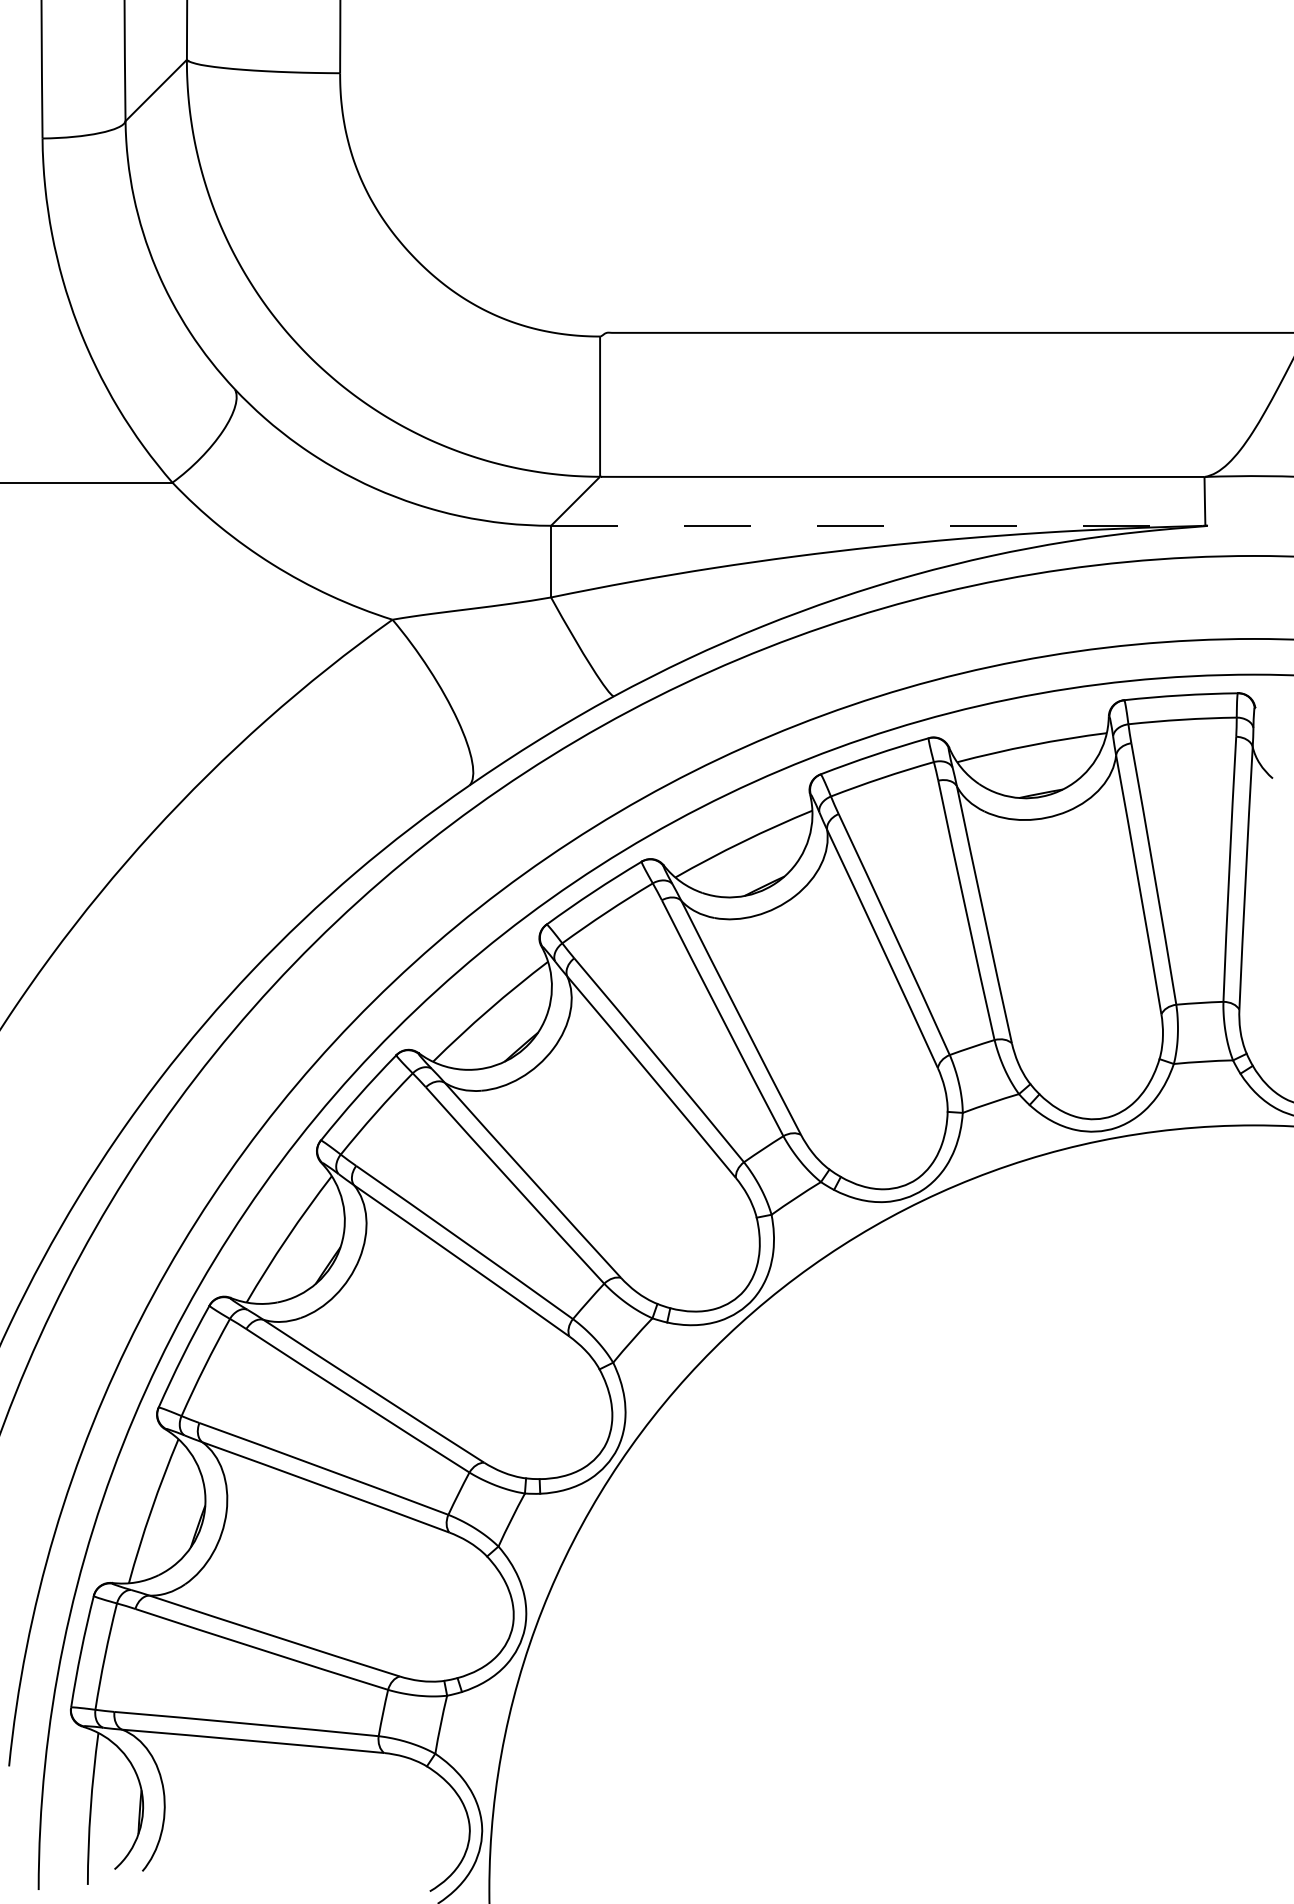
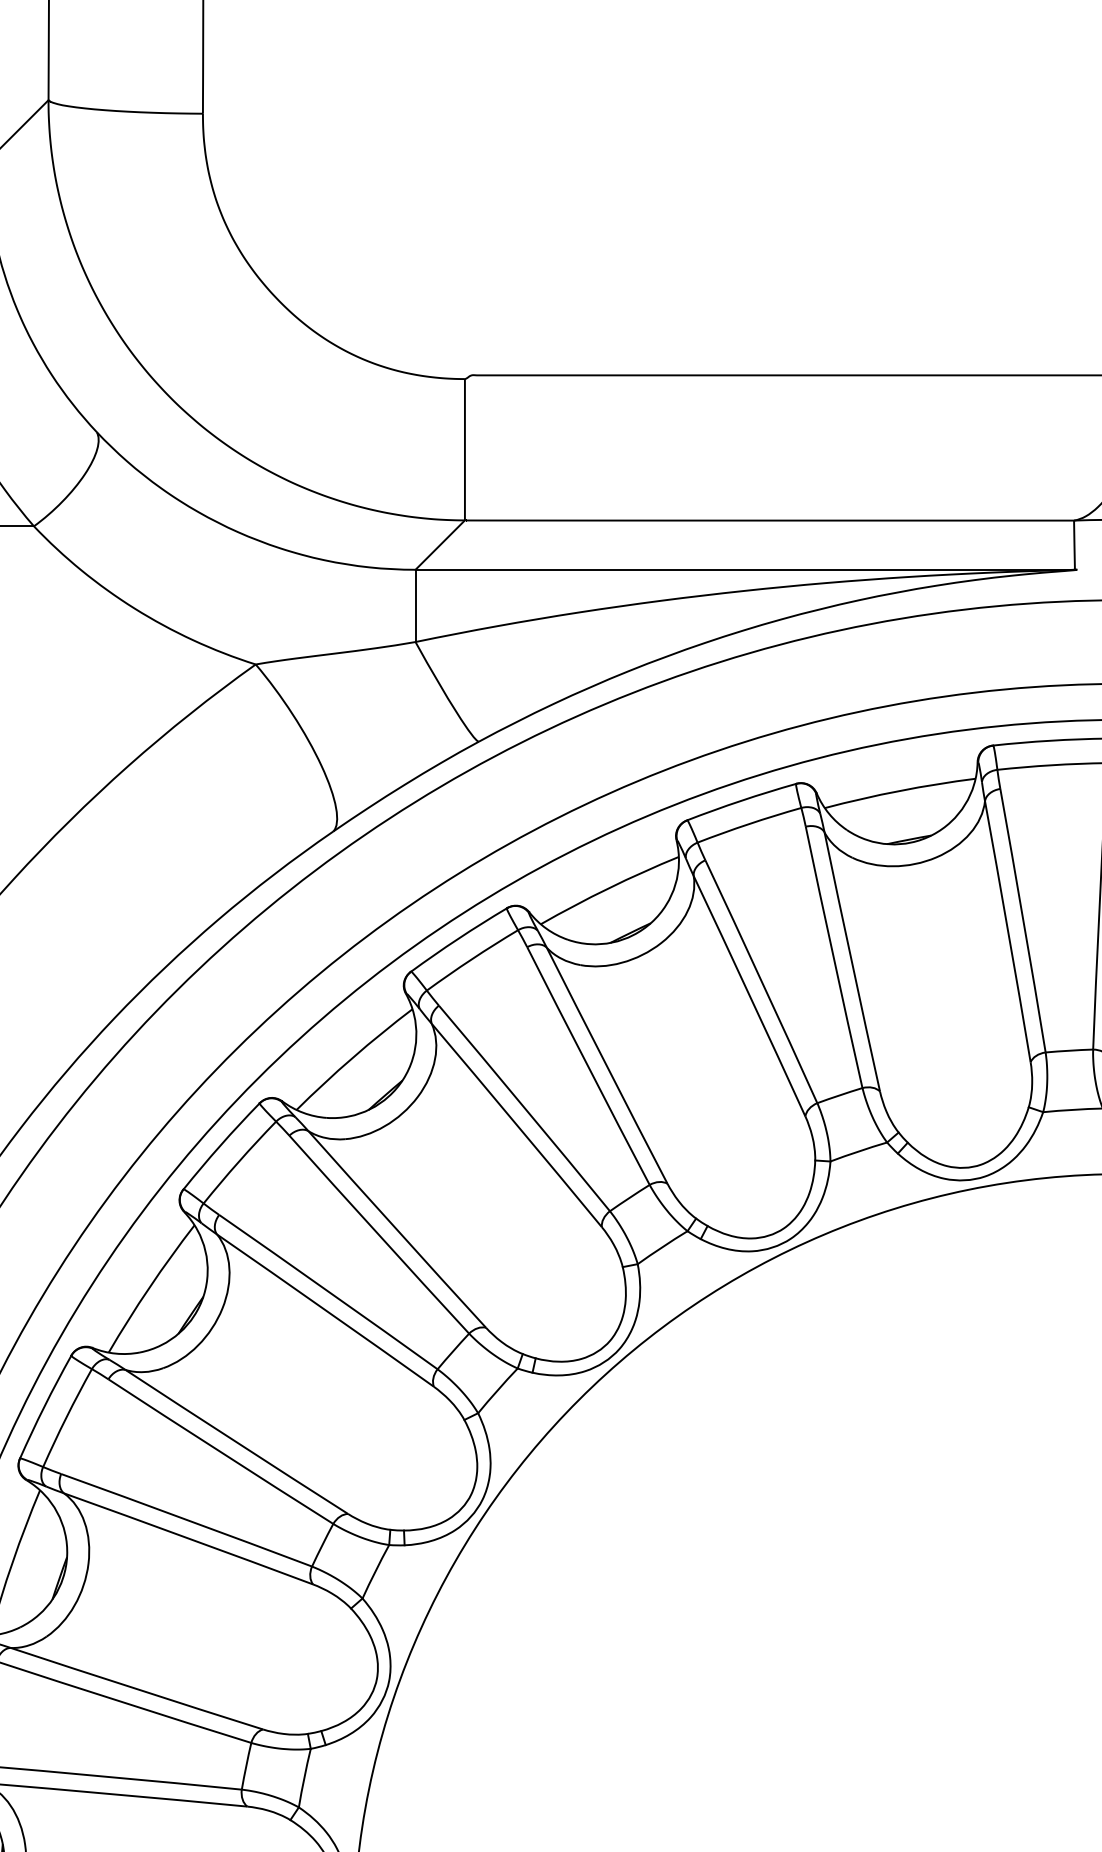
line: (877, 525) -> (744, 569), dashed -> solid

